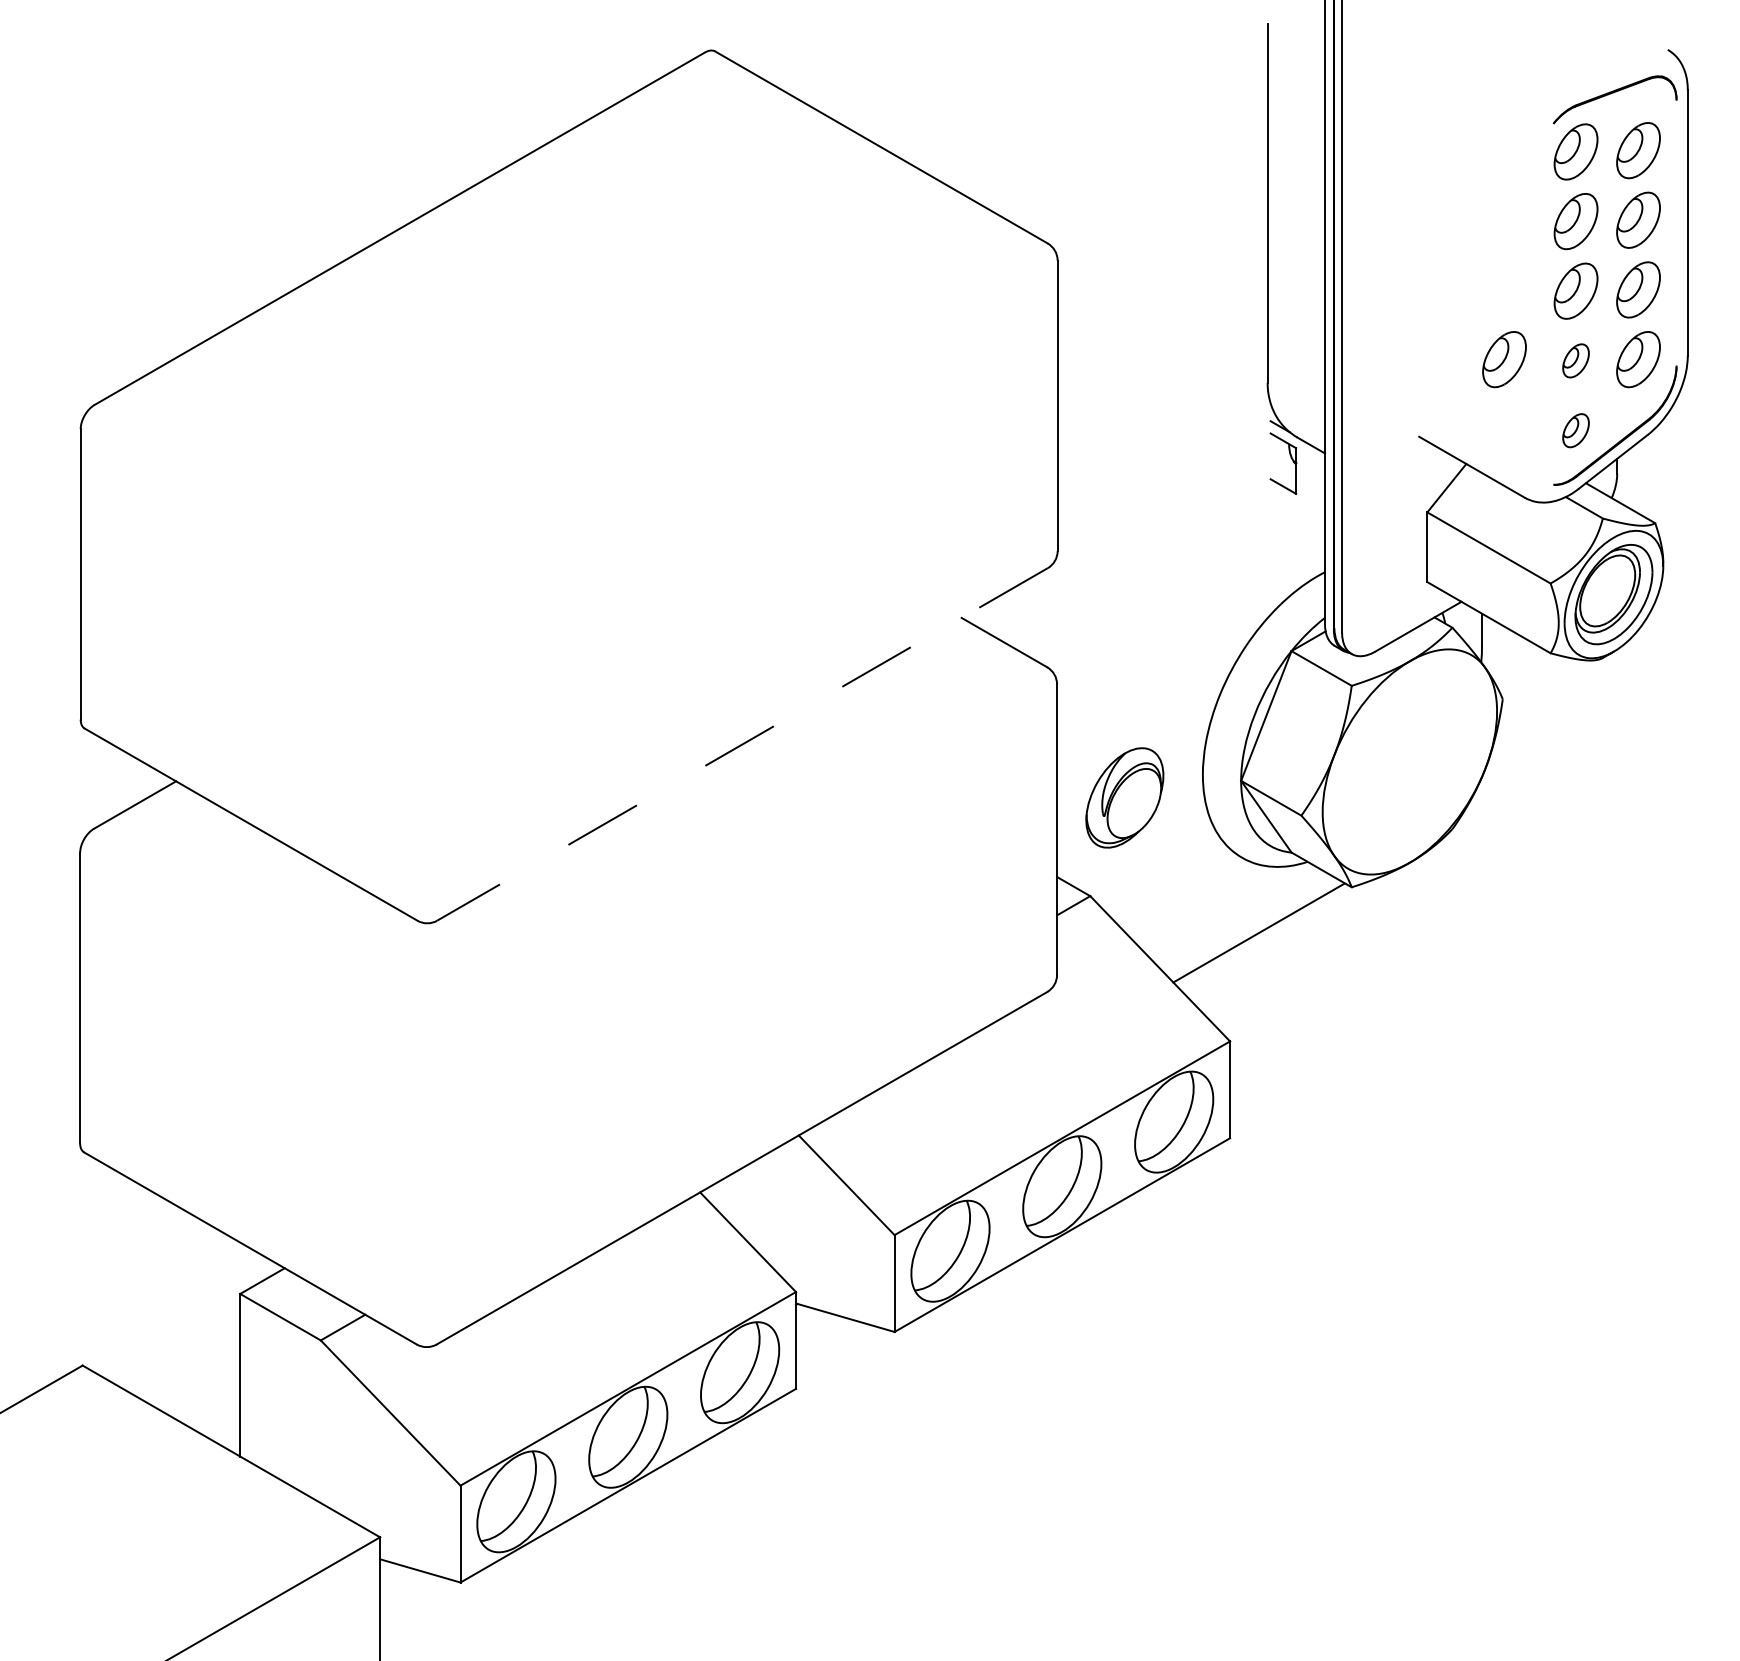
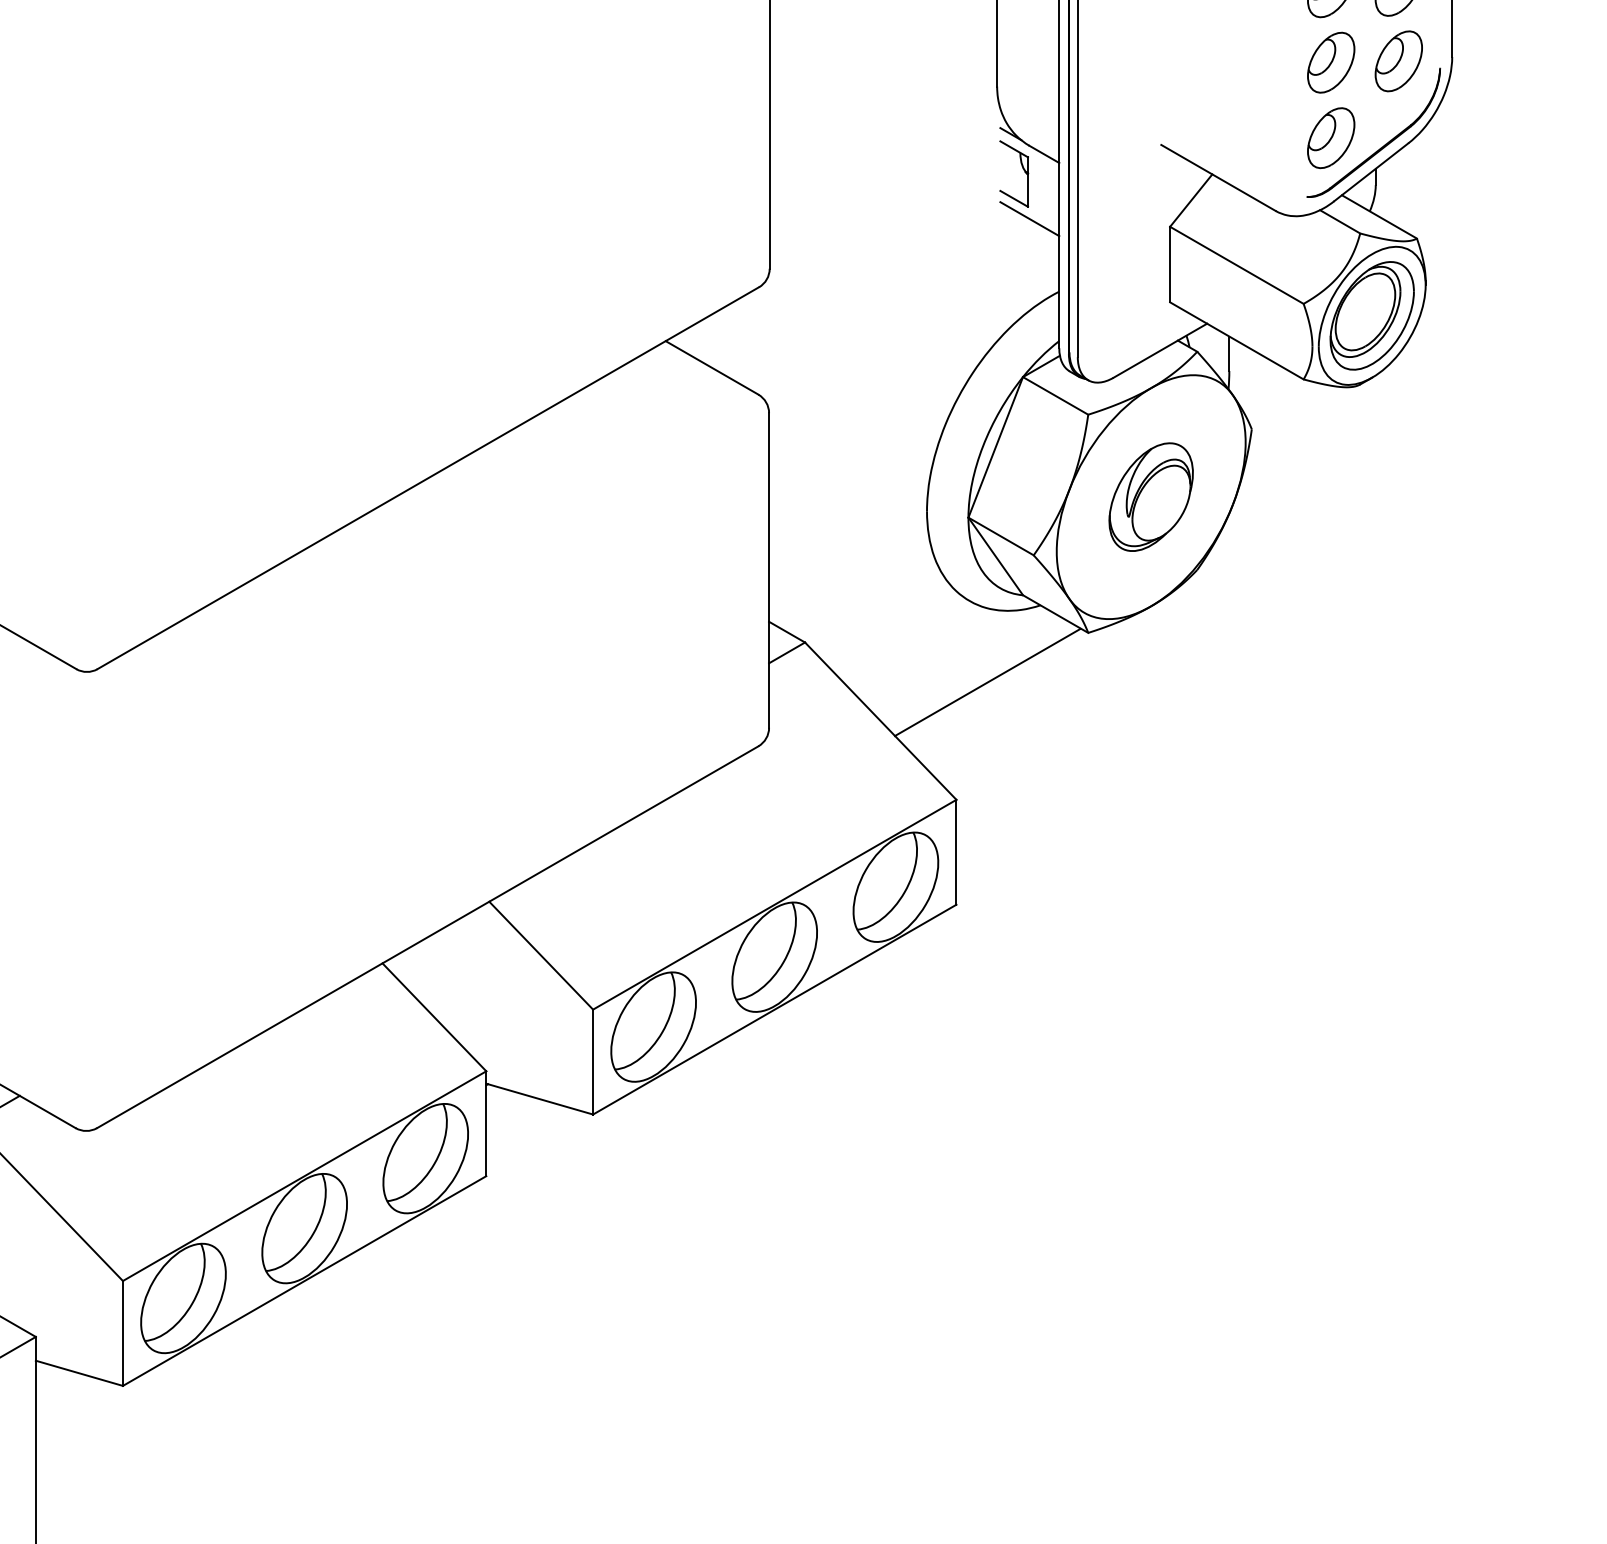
part: (1504, 359) -> (1253, 61), removed
part: (1575, 360) -> (1330, 62), size x1.67
part: (1575, 430) -> (1330, 138), size x1.67
line: (1297, 504) -> (1029, 218), added
line: (742, 744) -> (428, 478), dashed -> solid
part: (1124, 797) -> (1150, 496), moved

